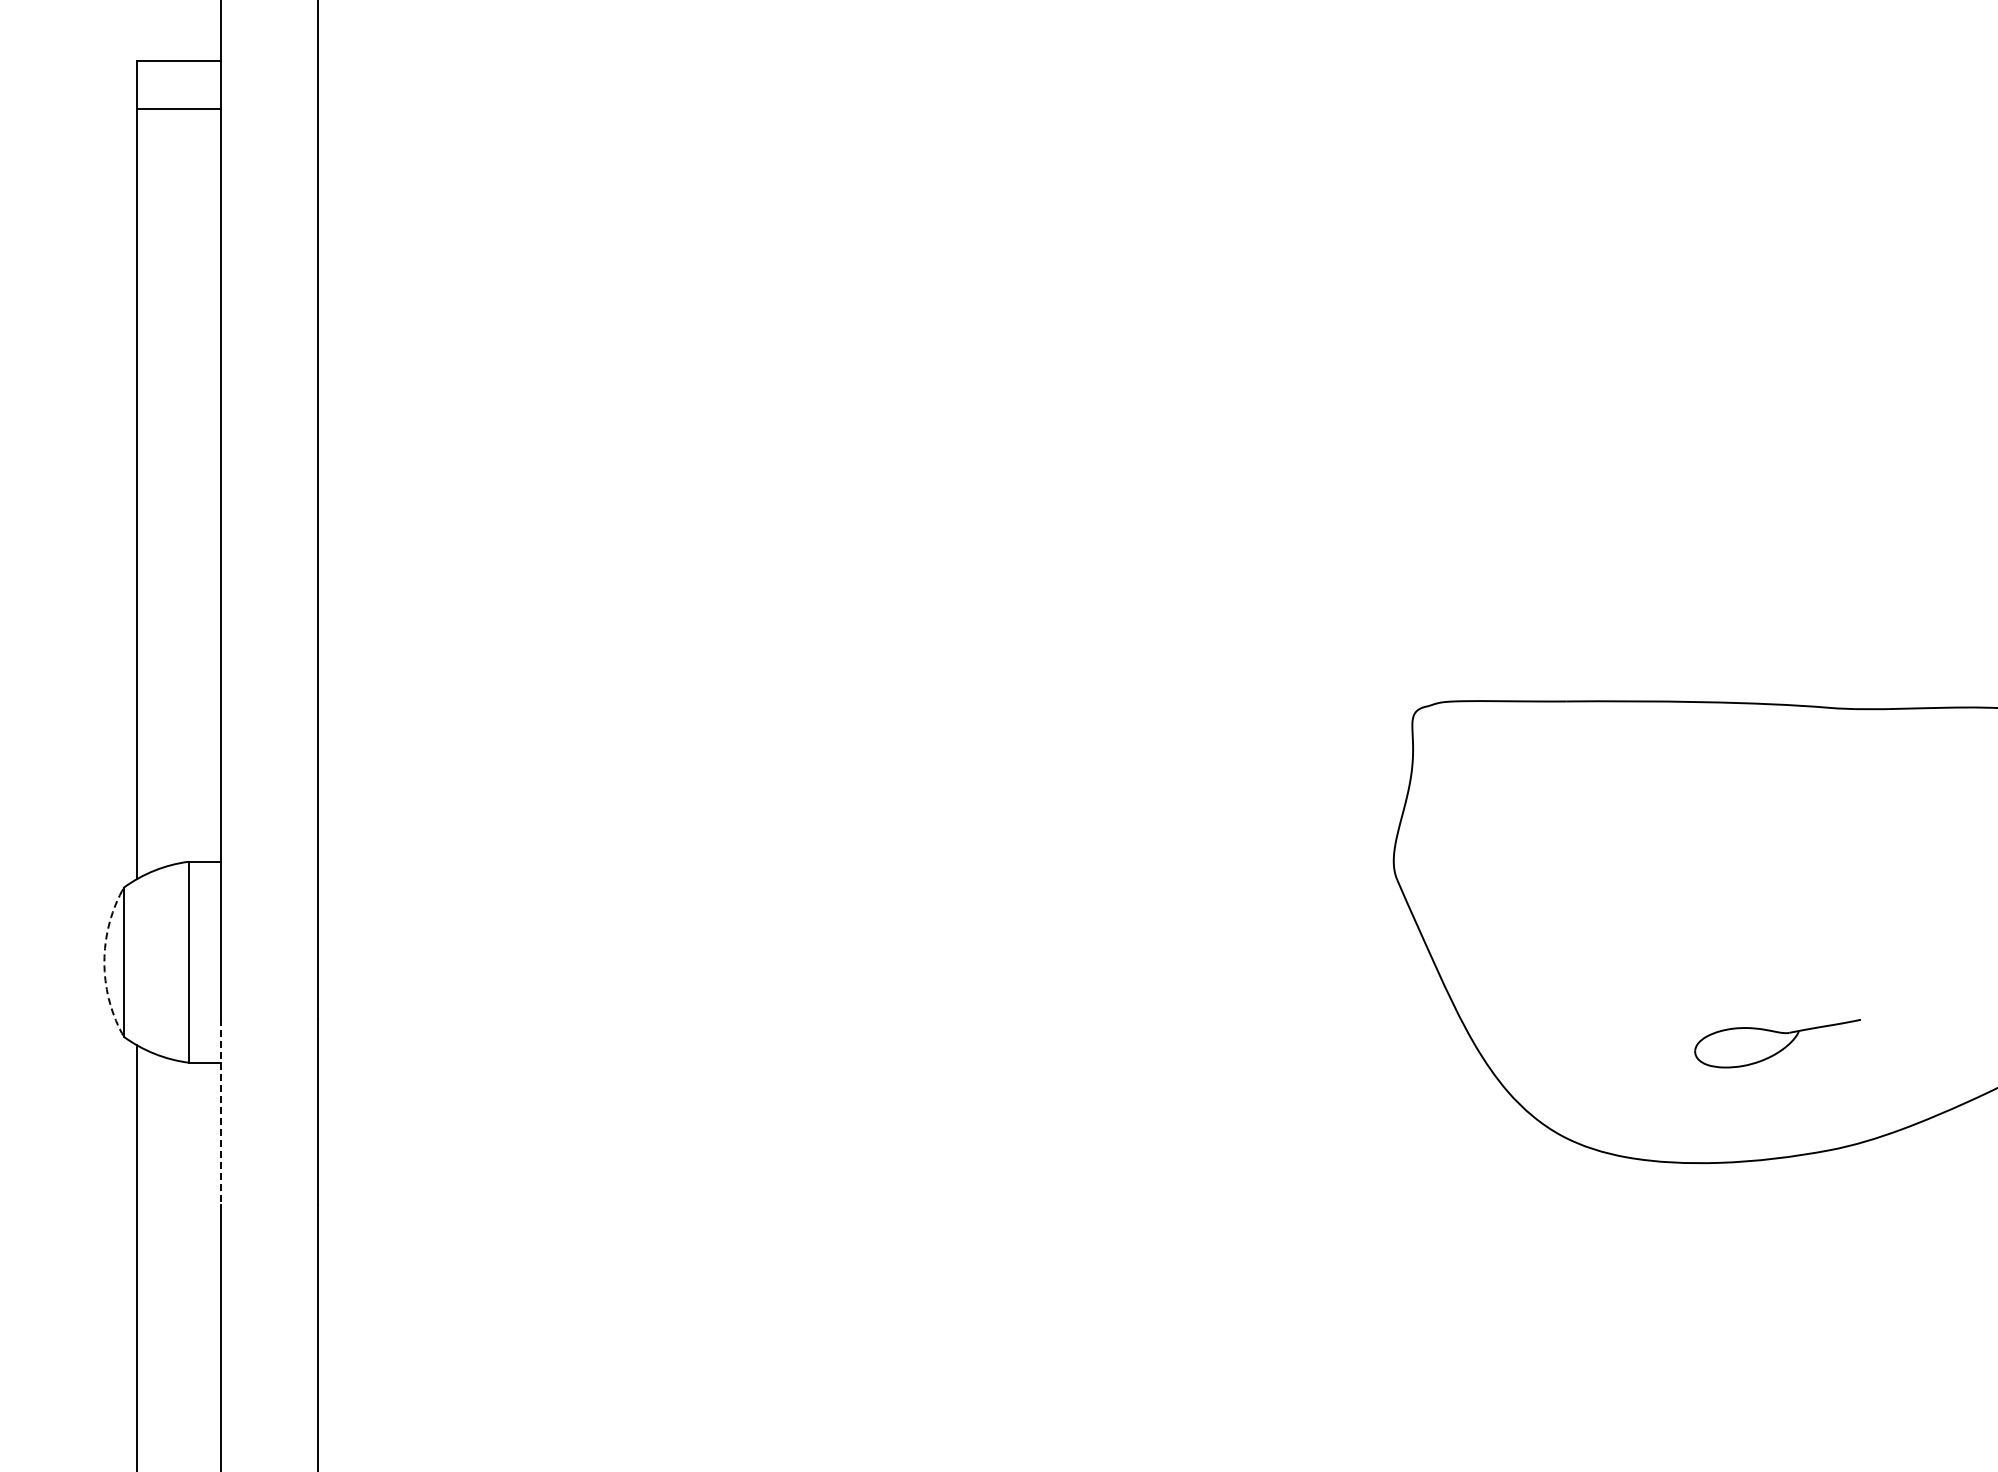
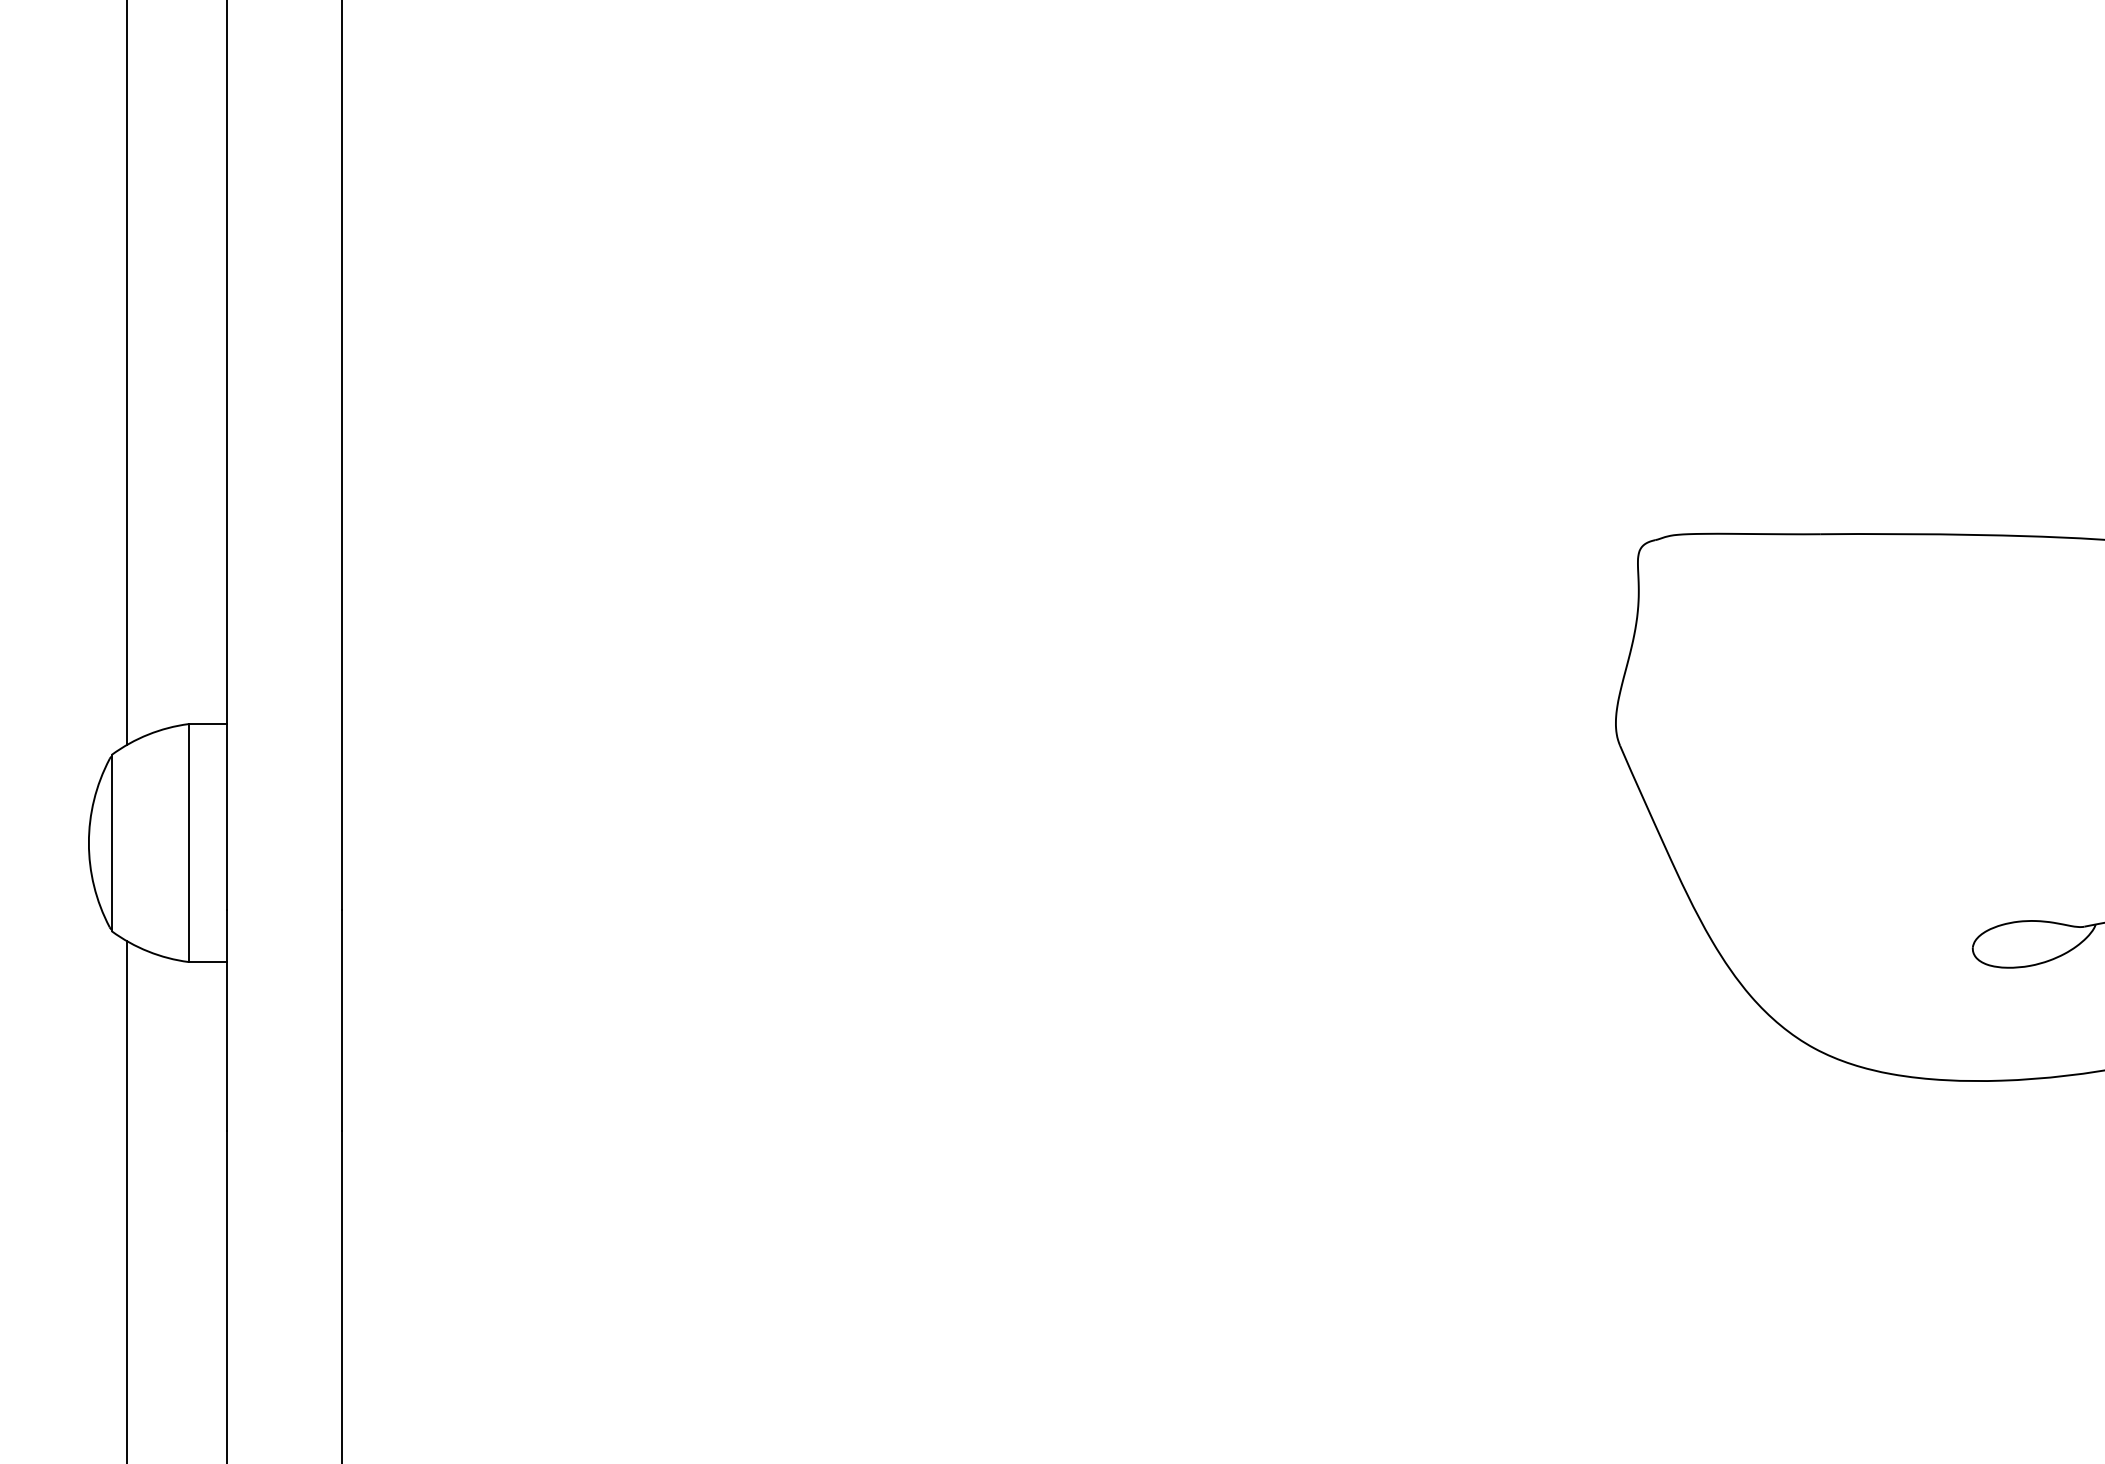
arc: (104, 962) -> (89, 843), dashed -> solid
line: (220, 1112) -> (226, 1021), dashed -> solid

